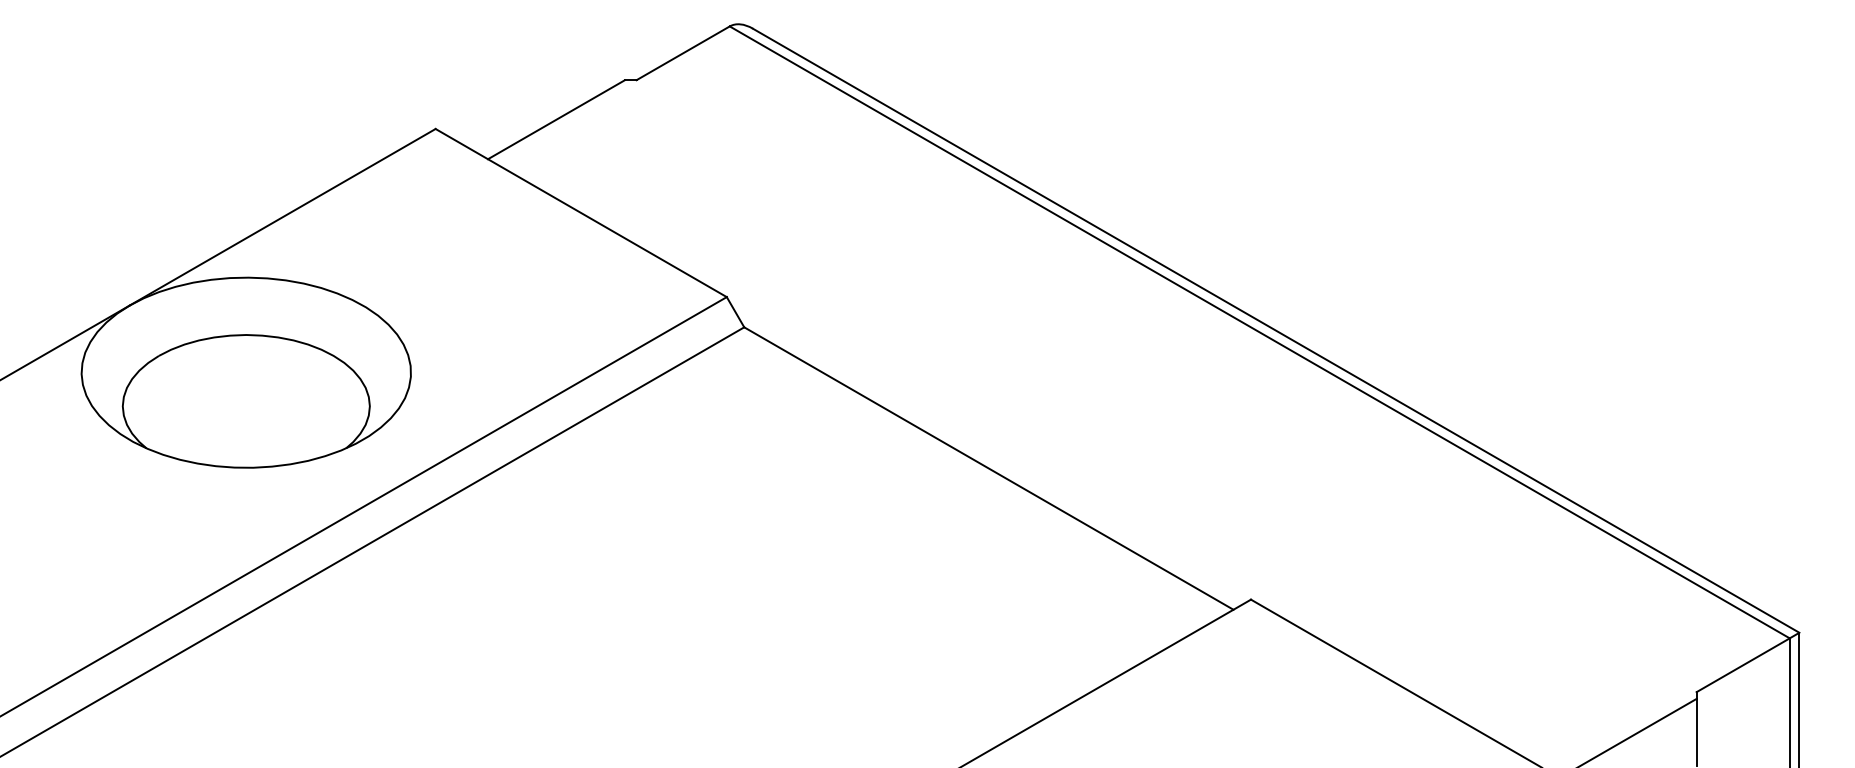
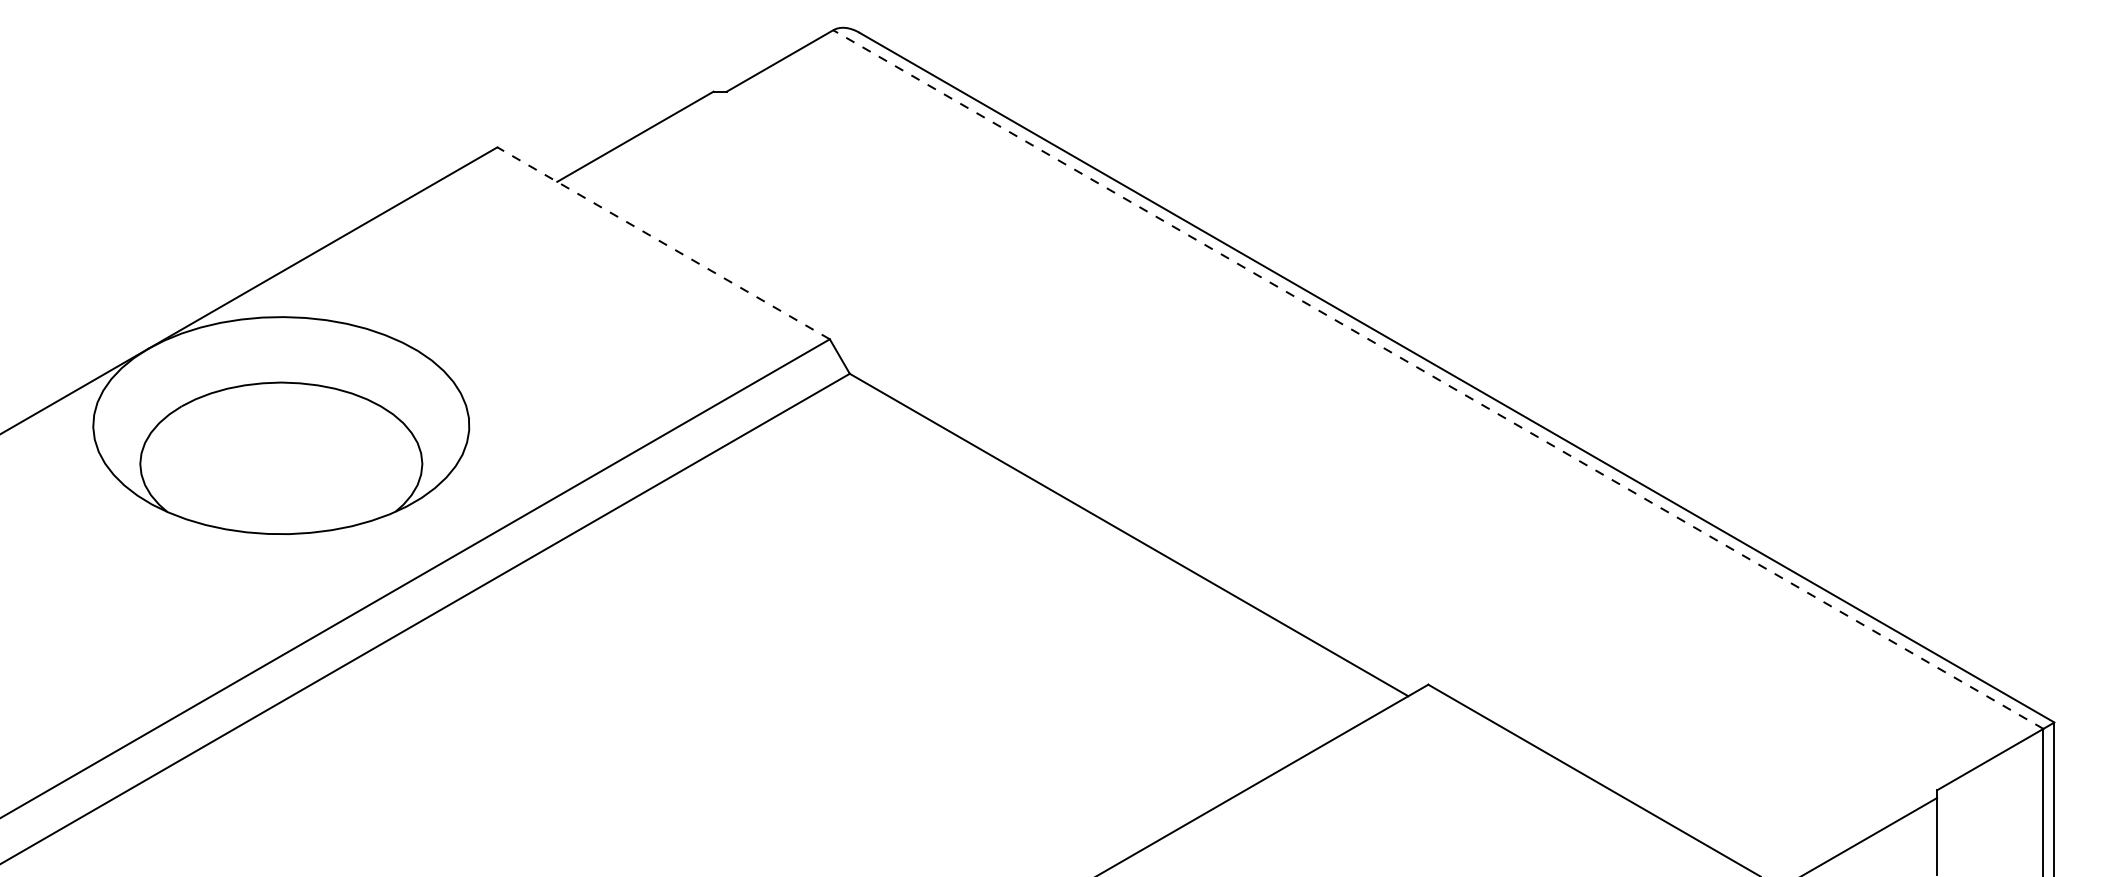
line: (581, 213) -> (663, 243), solid -> dashed
line: (1259, 332) -> (1438, 379), solid -> dashed

